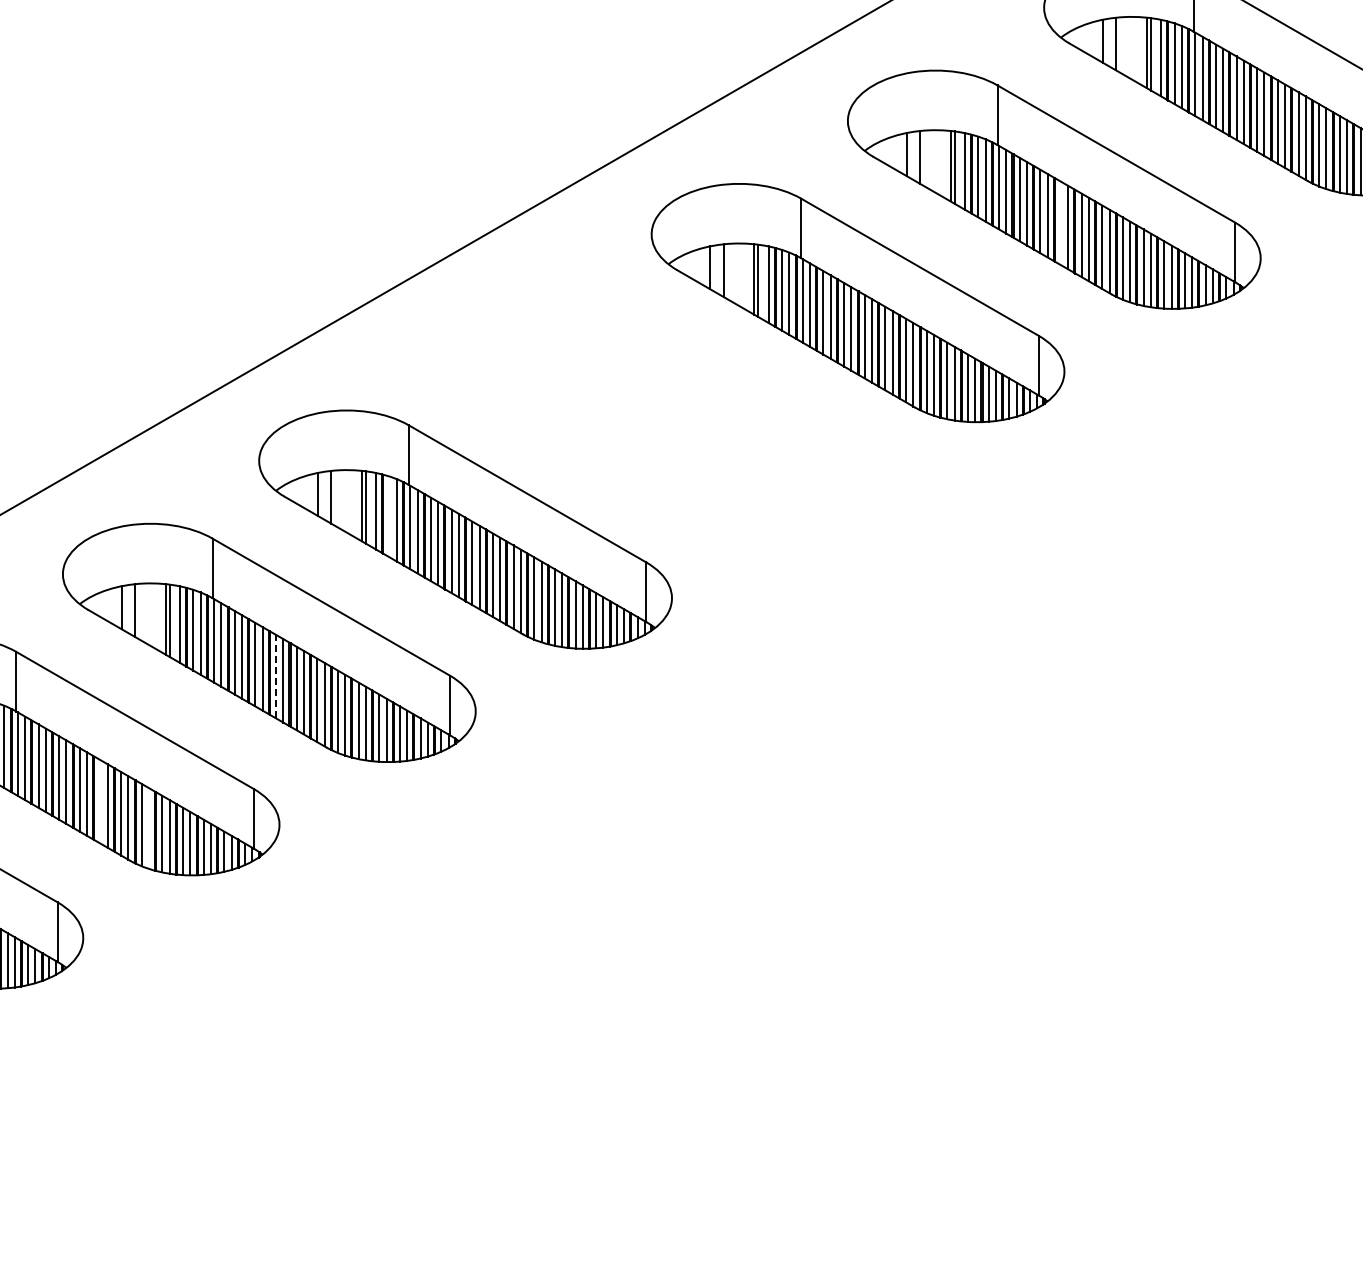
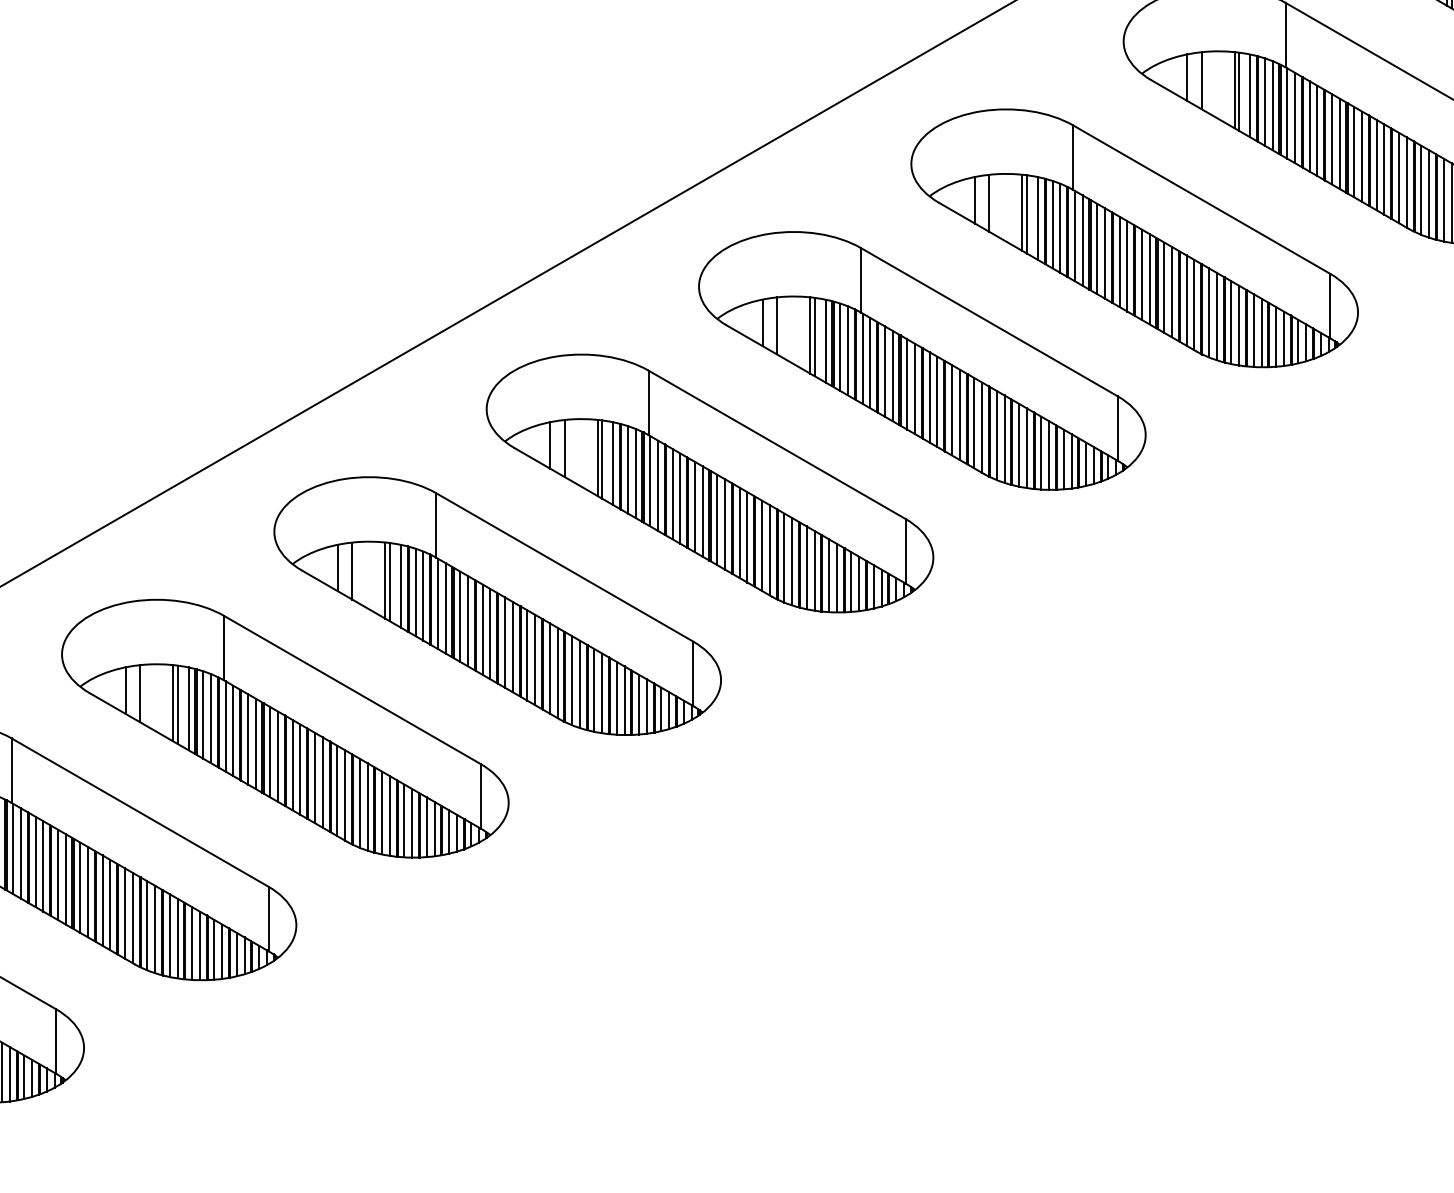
line: (1061, 223) -> (1142, 274), added
part: (661, 416) -> (709, 483), added
line: (389, 516) -> (415, 591), added
line: (276, 676) -> (293, 765), dashed -> solid
line: (100, 801) -> (102, 900), added
line: (149, 828) -> (155, 929), added

